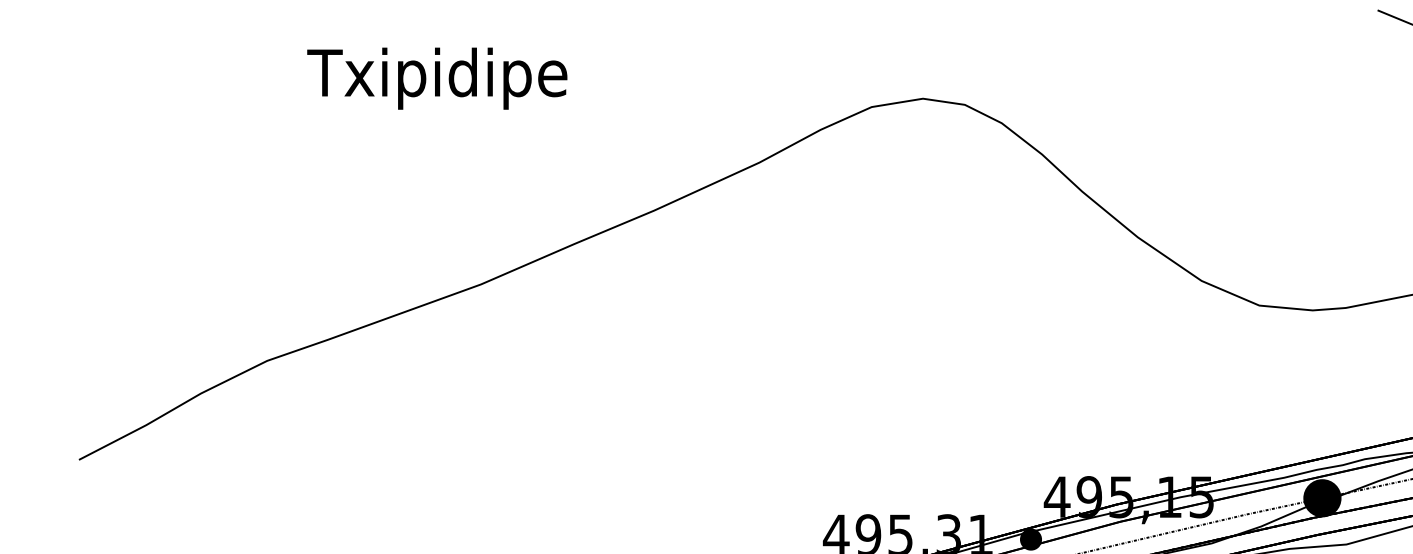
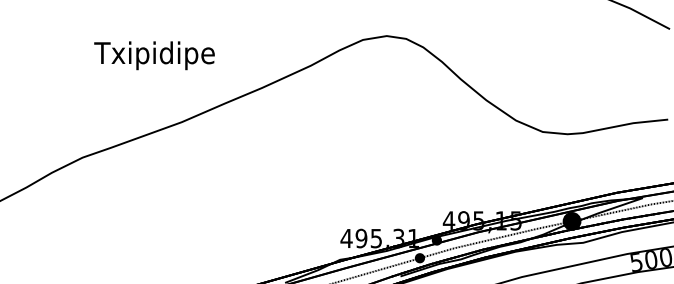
text: (437, 78) -> (154, 55), moved

